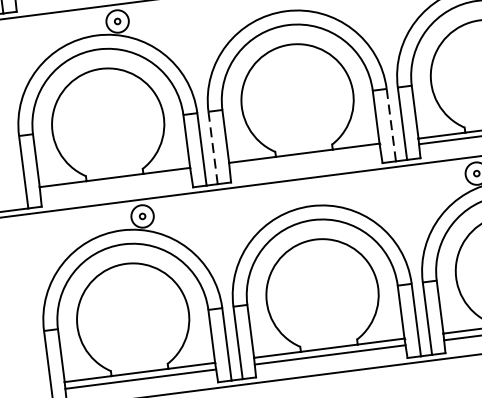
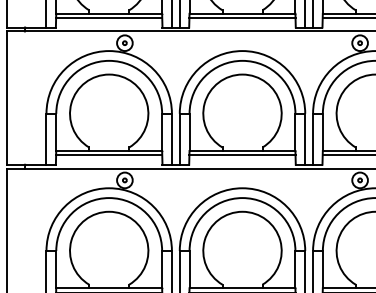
line: (391, 125) -> (305, 139), dashed -> solid
line: (212, 148) -> (179, 139), dashed -> solid
line: (304, 158) -> (242, 154), added
line: (116, 182) -> (109, 154), added

